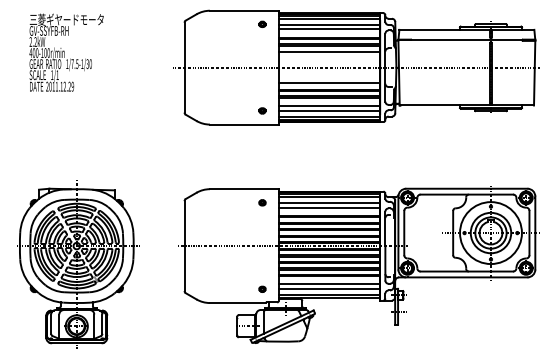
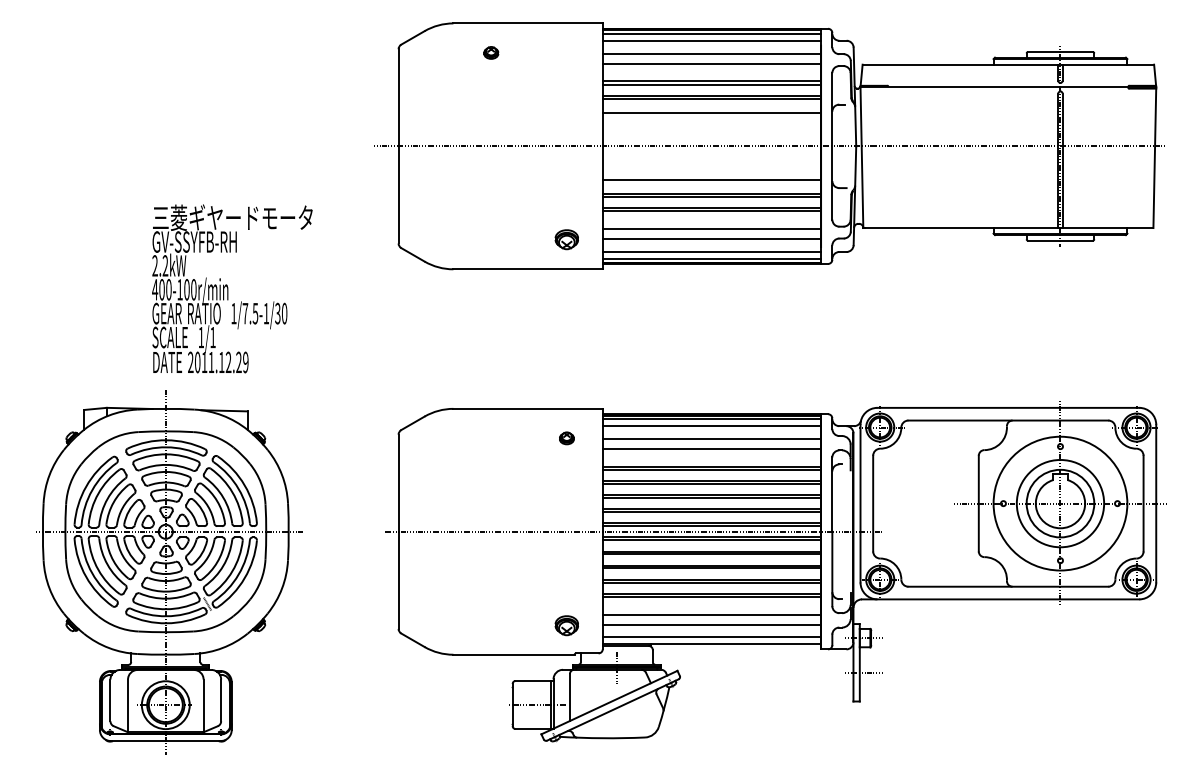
part: (262, 23) -> (491, 50), moved
text: (66, 52) -> (232, 288), moved
part: (262, 110) -> (566, 238), size x1.6
part: (262, 288) -> (566, 623), size x1.6

